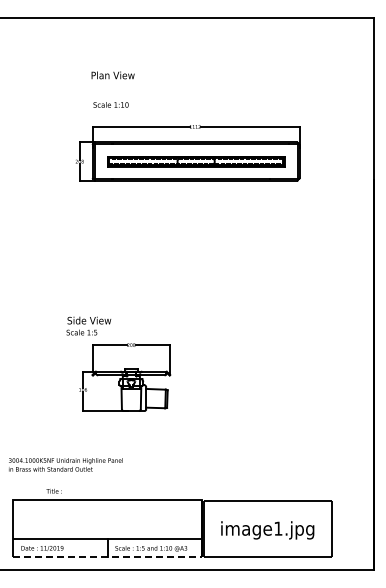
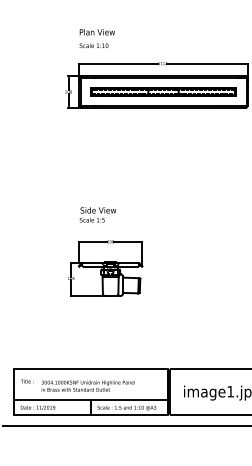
text: (112, 75) -> (96, 32), moved
text: (88, 325) -> (97, 214), moved
text: (65, 464) -> (87, 385), moved
text: (53, 491) -> (26, 381), moved
line: (108, 557) -> (91, 415), dashed -> solid

